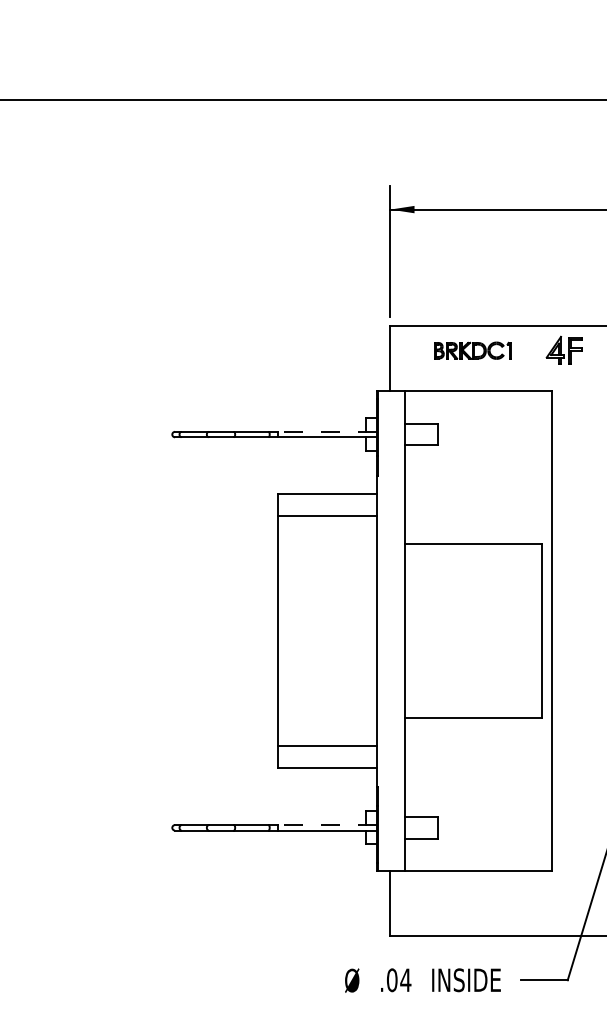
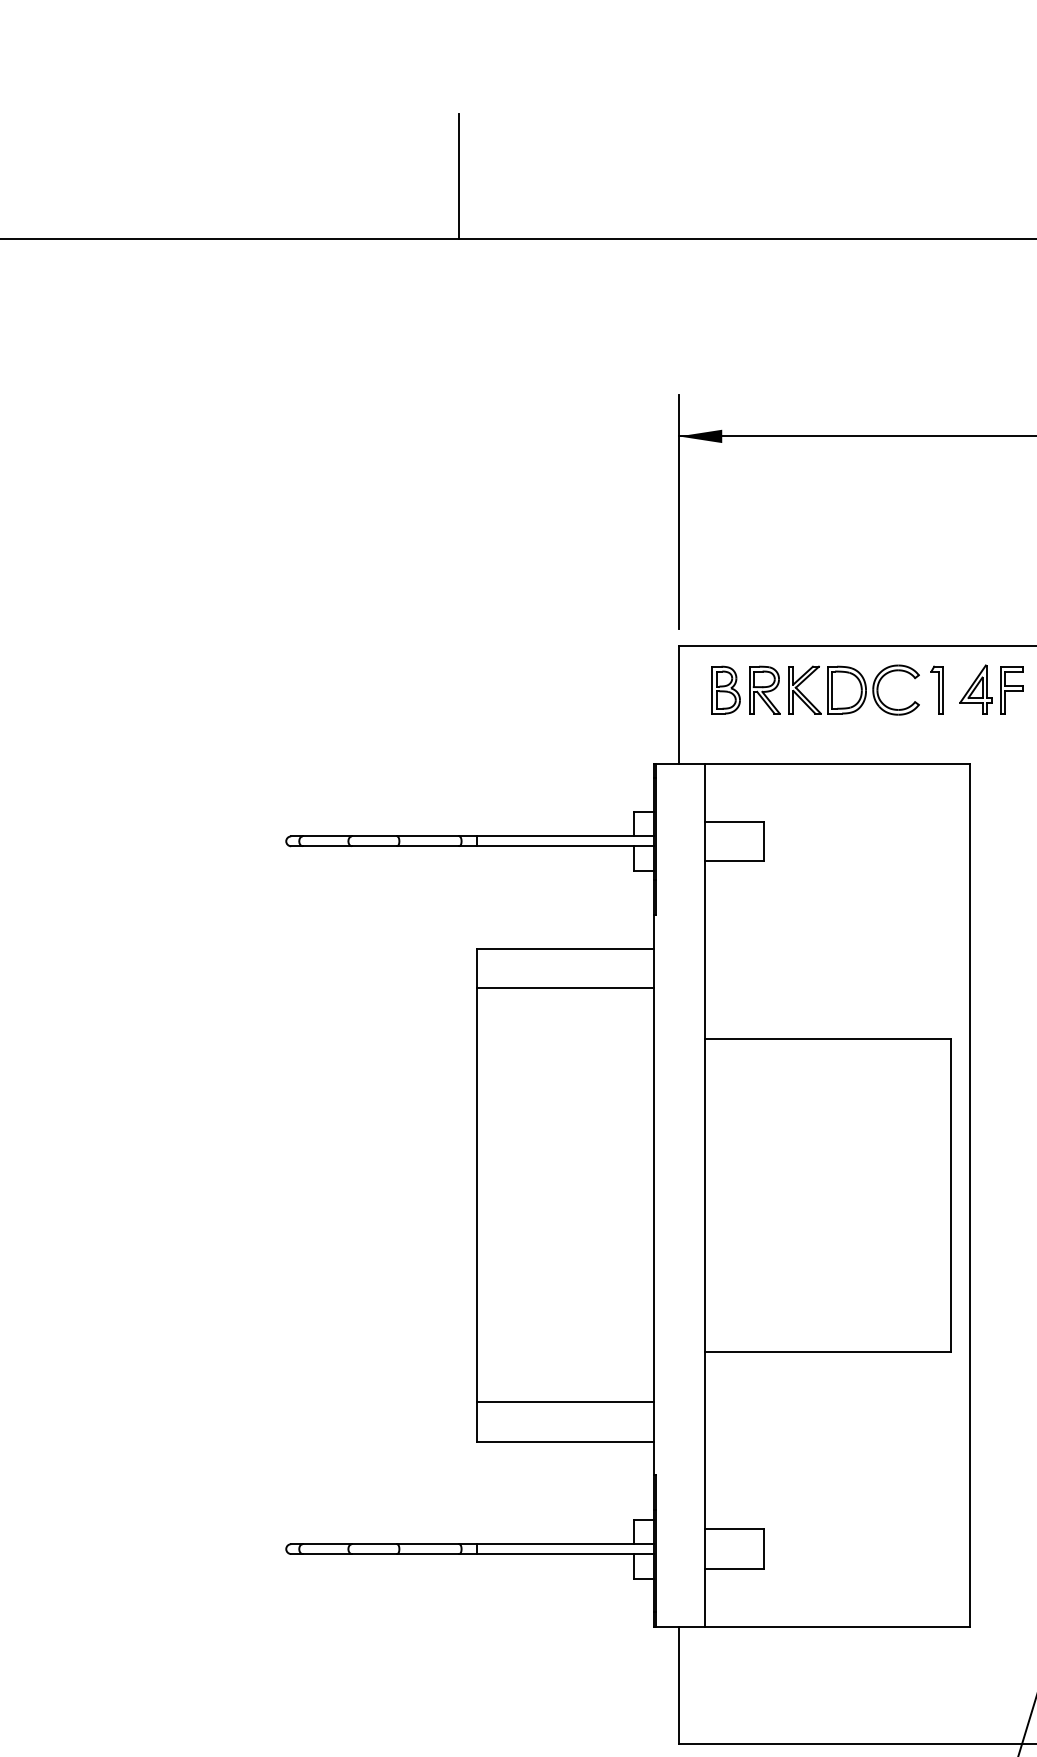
line: (268, 65) -> (459, 177), added
part: (472, 350) -> (826, 690), size x1.67
line: (326, 431) -> (563, 835), dashed -> solid
line: (326, 825) -> (563, 1544), dashed -> solid

